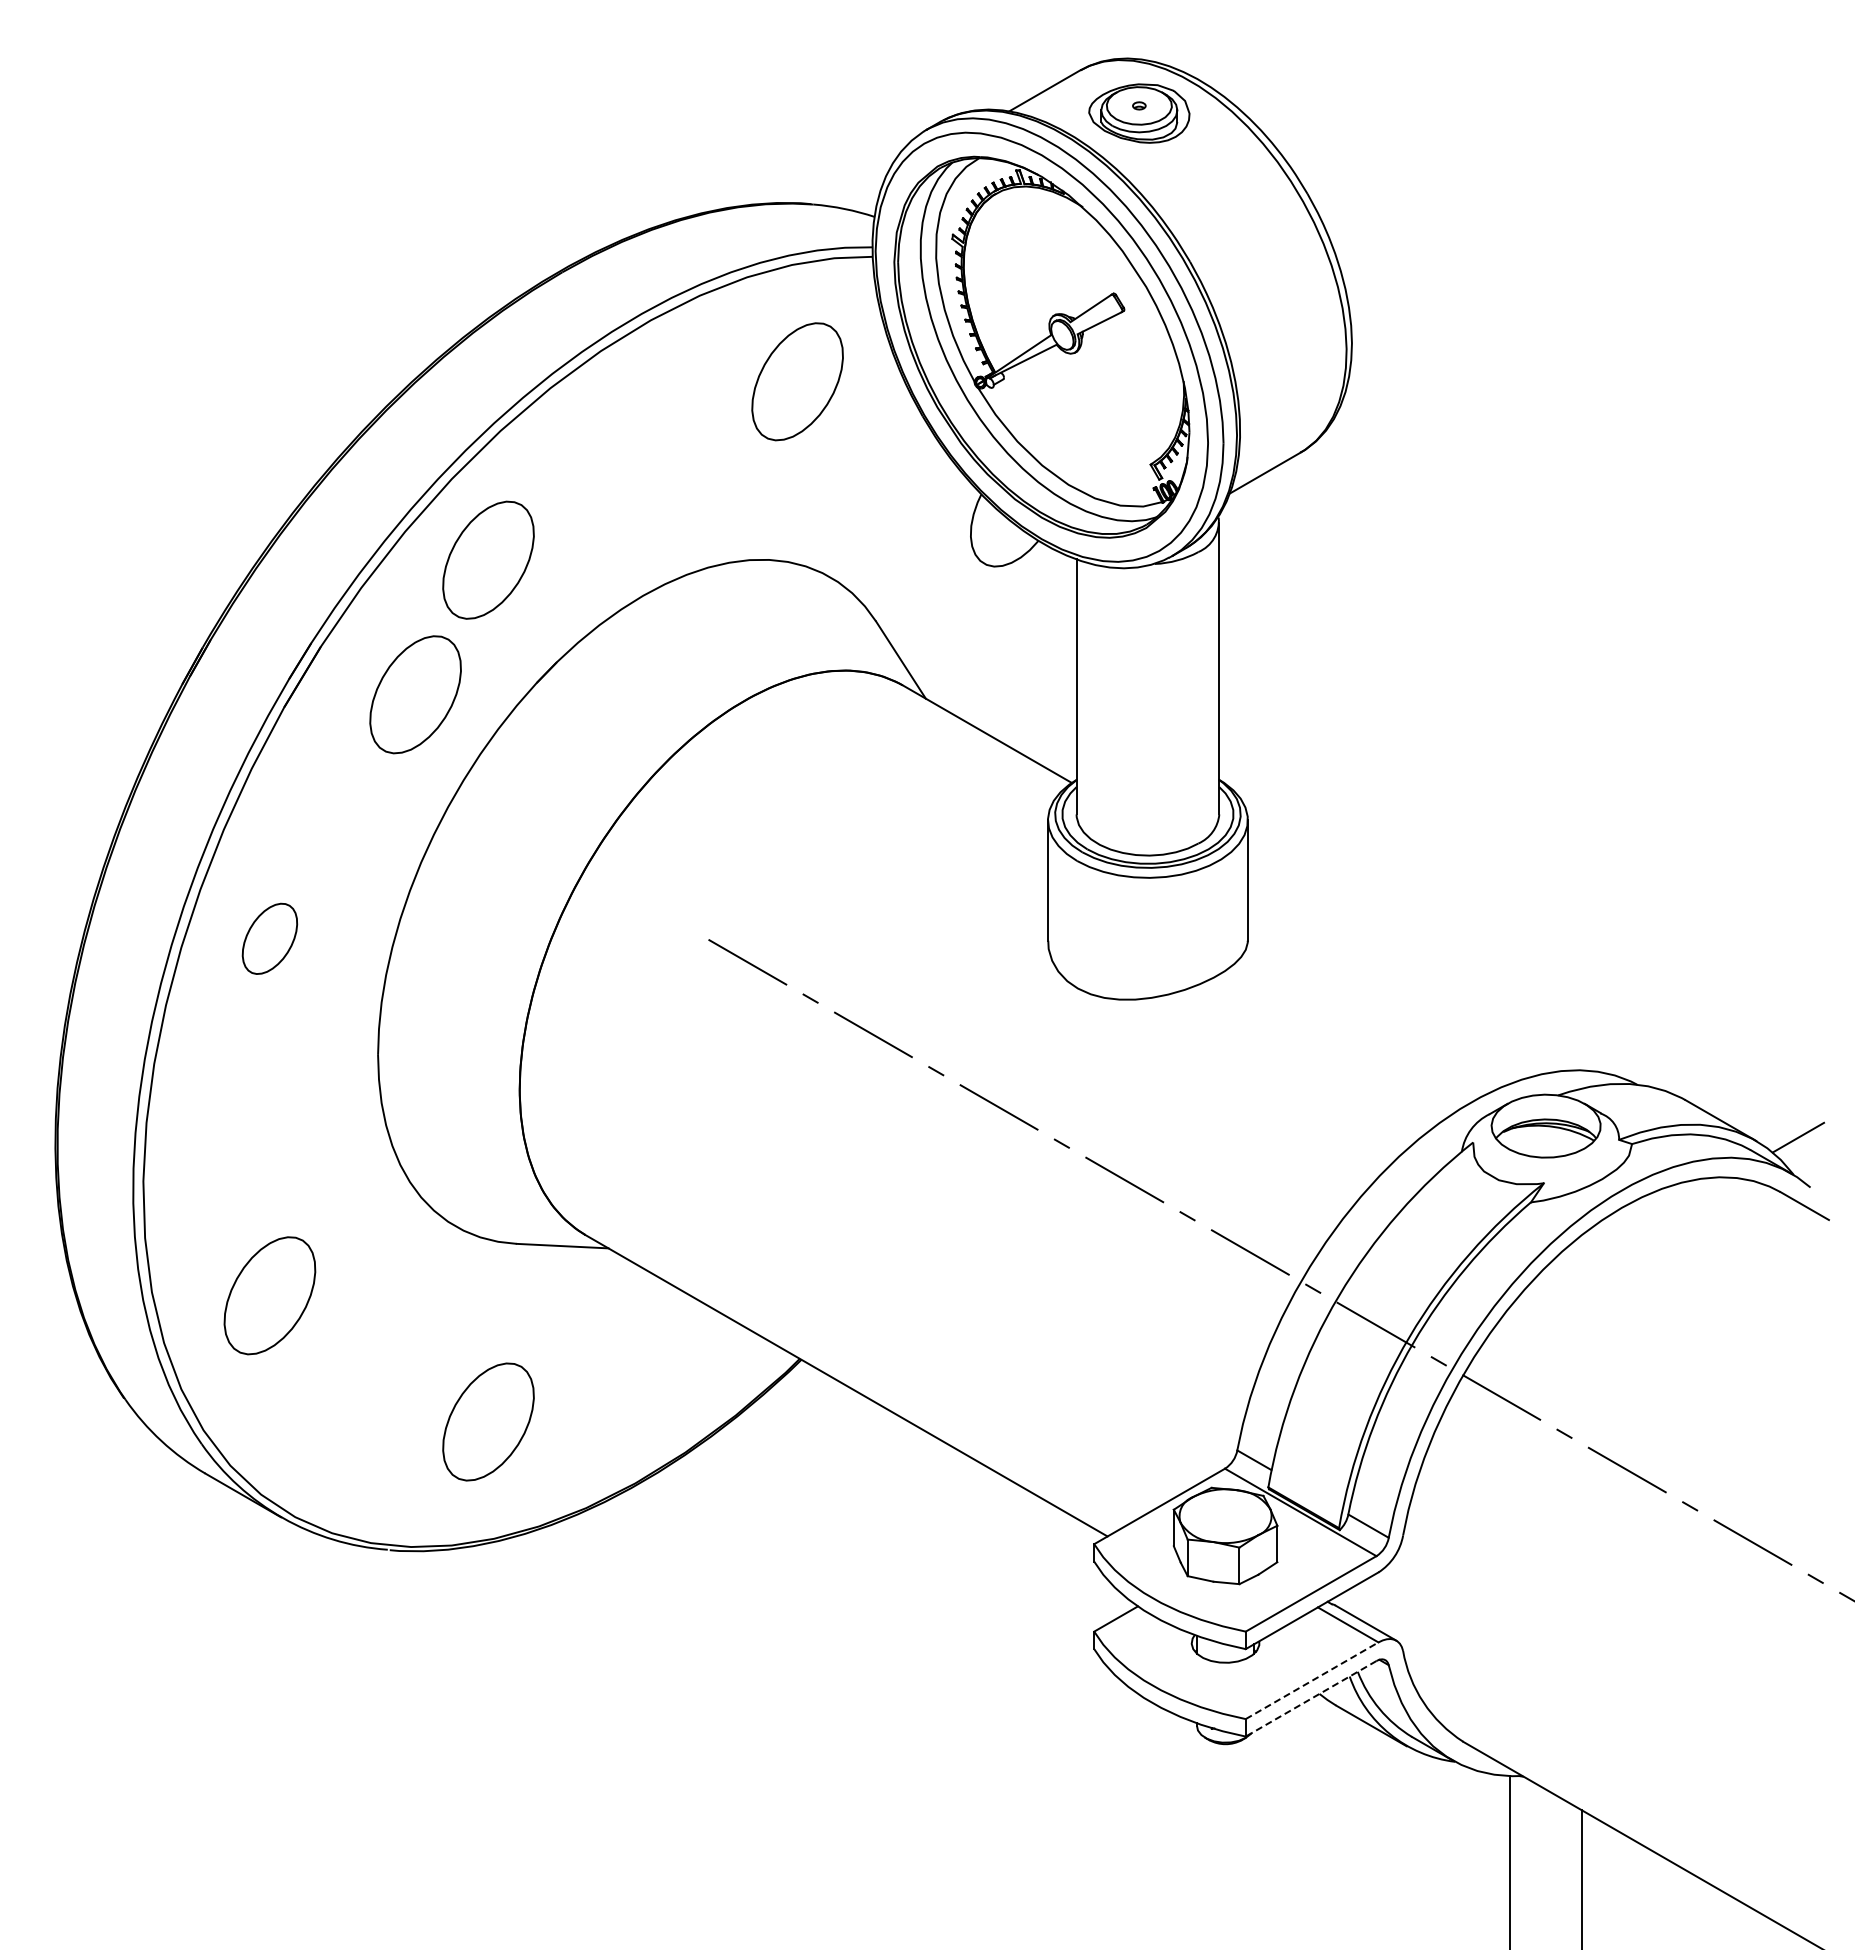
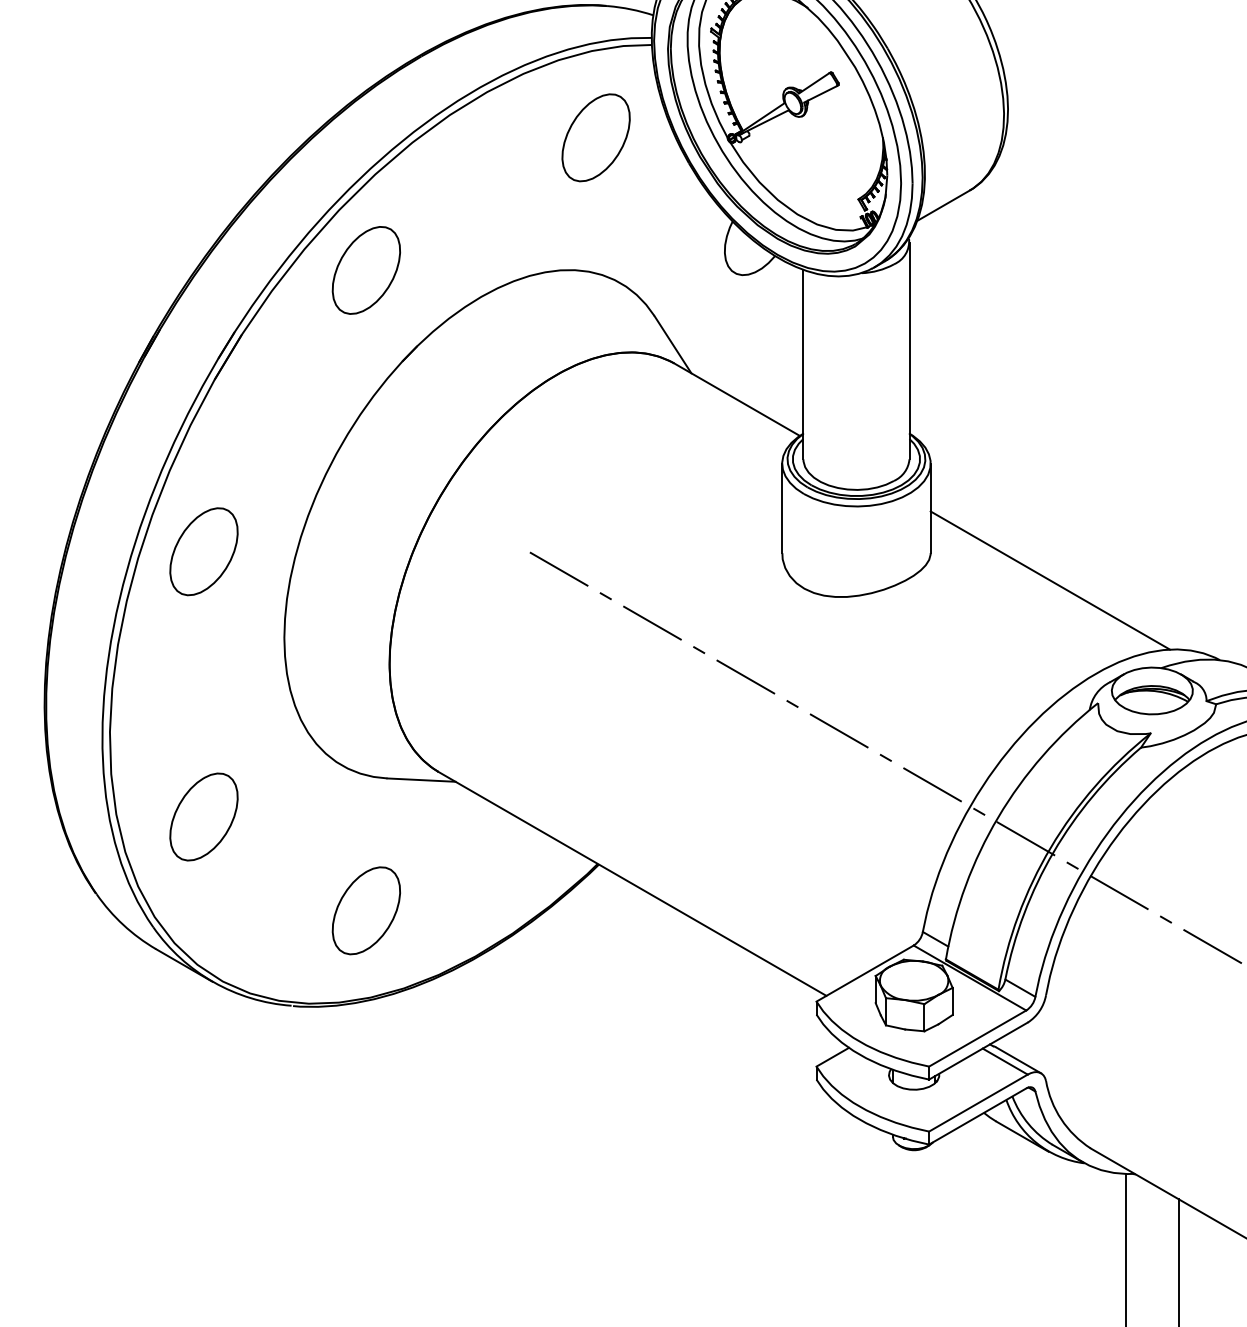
part: (415, 694) -> (312, 370), removed
part: (269, 938) -> (203, 551), size x1.67
line: (1408, 977) -> (1050, 580), added
line: (1312, 1680) -> (978, 1102), dashed -> solid
line: (1310, 1699) -> (977, 1117), dashed -> solid

